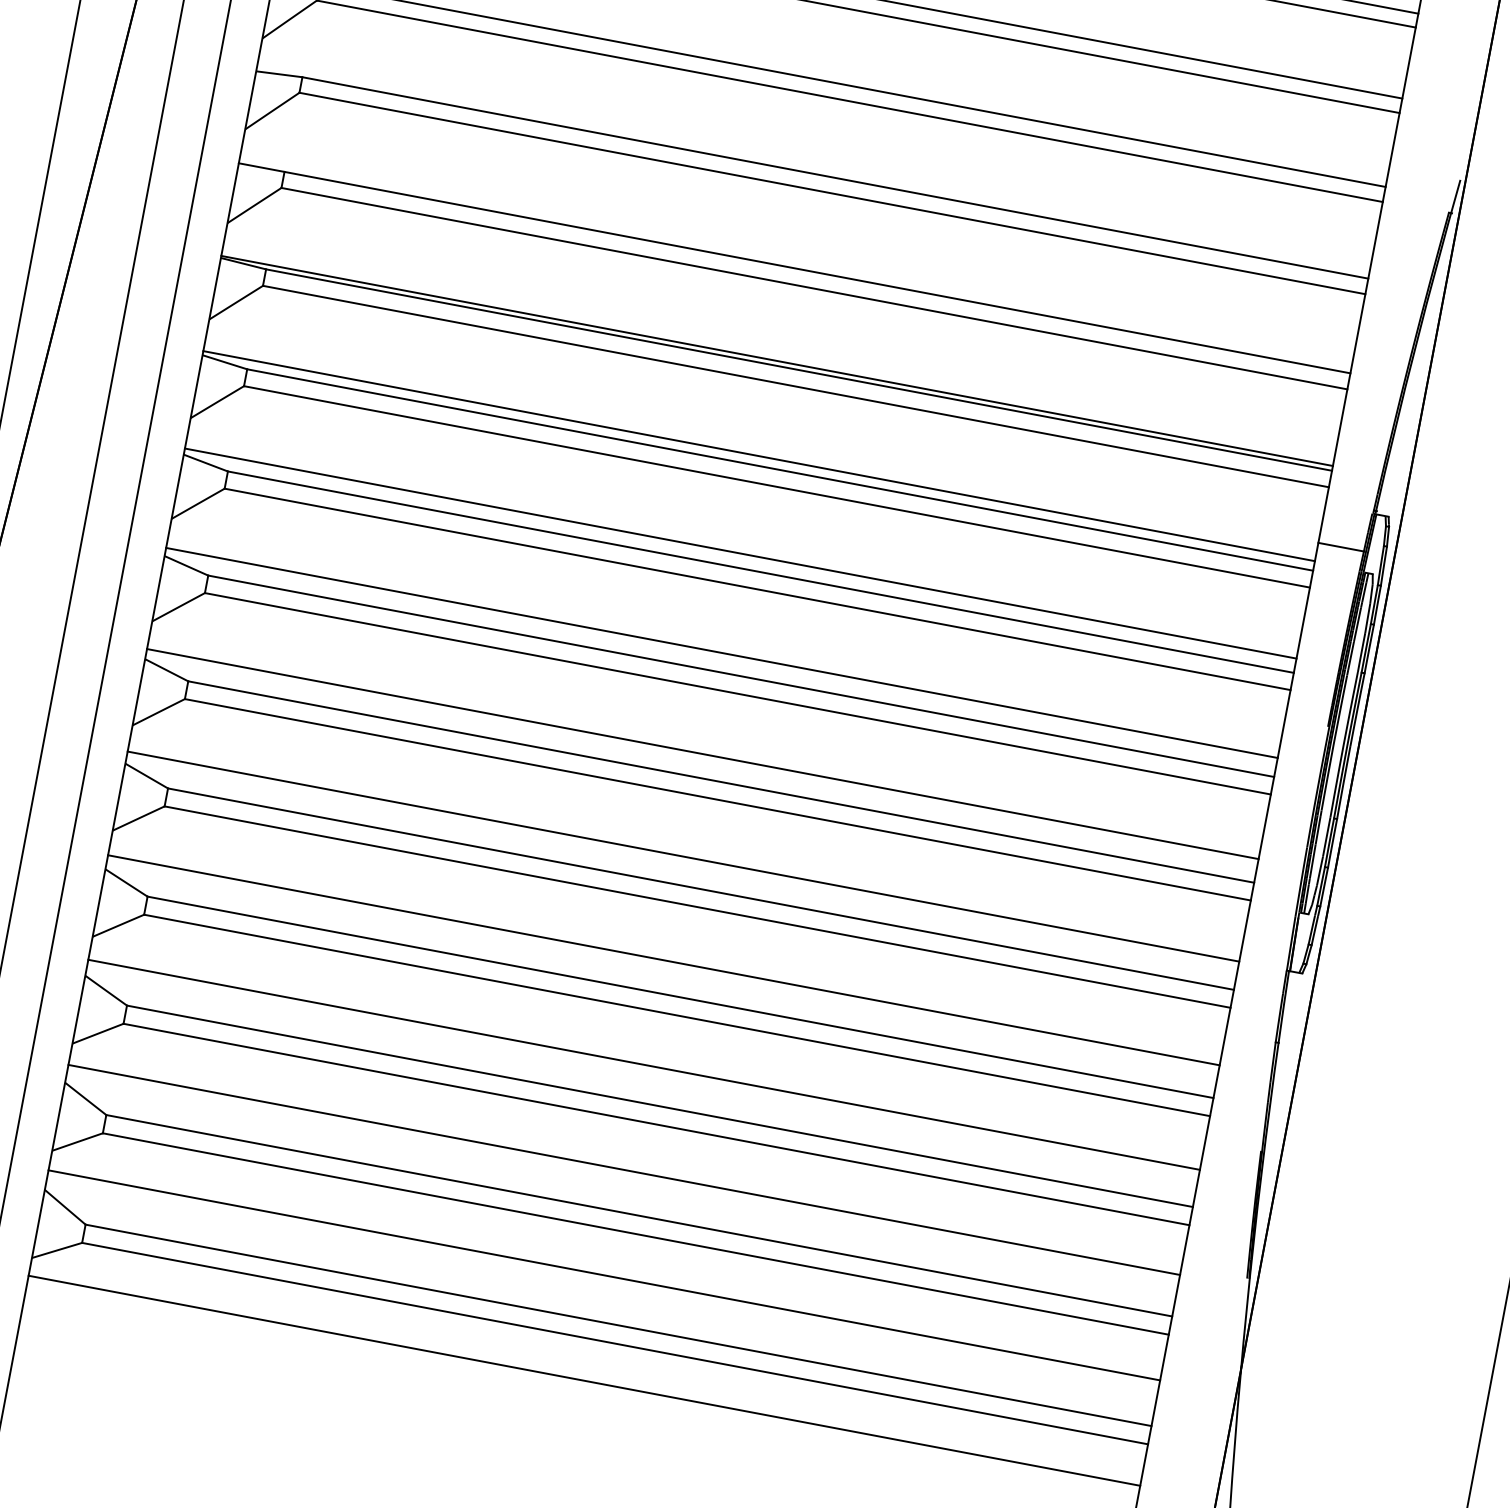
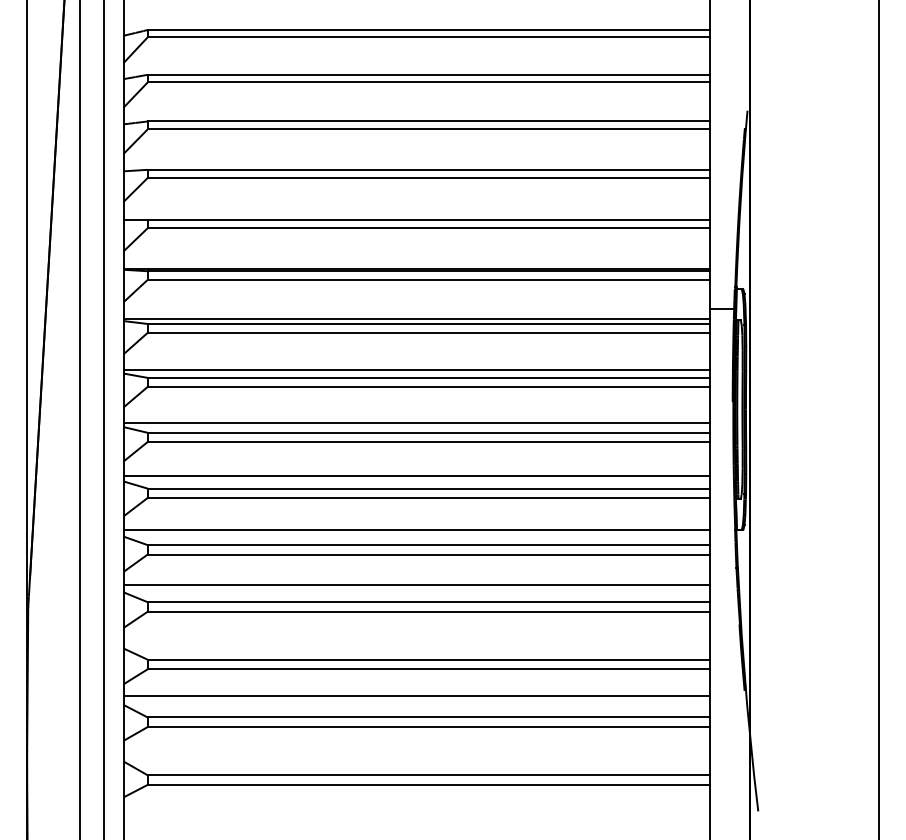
line: (643, 1065) -> (416, 640), removed
line: (603, 1275) -> (416, 751), removed
line: (583, 1380) -> (416, 806), removed

